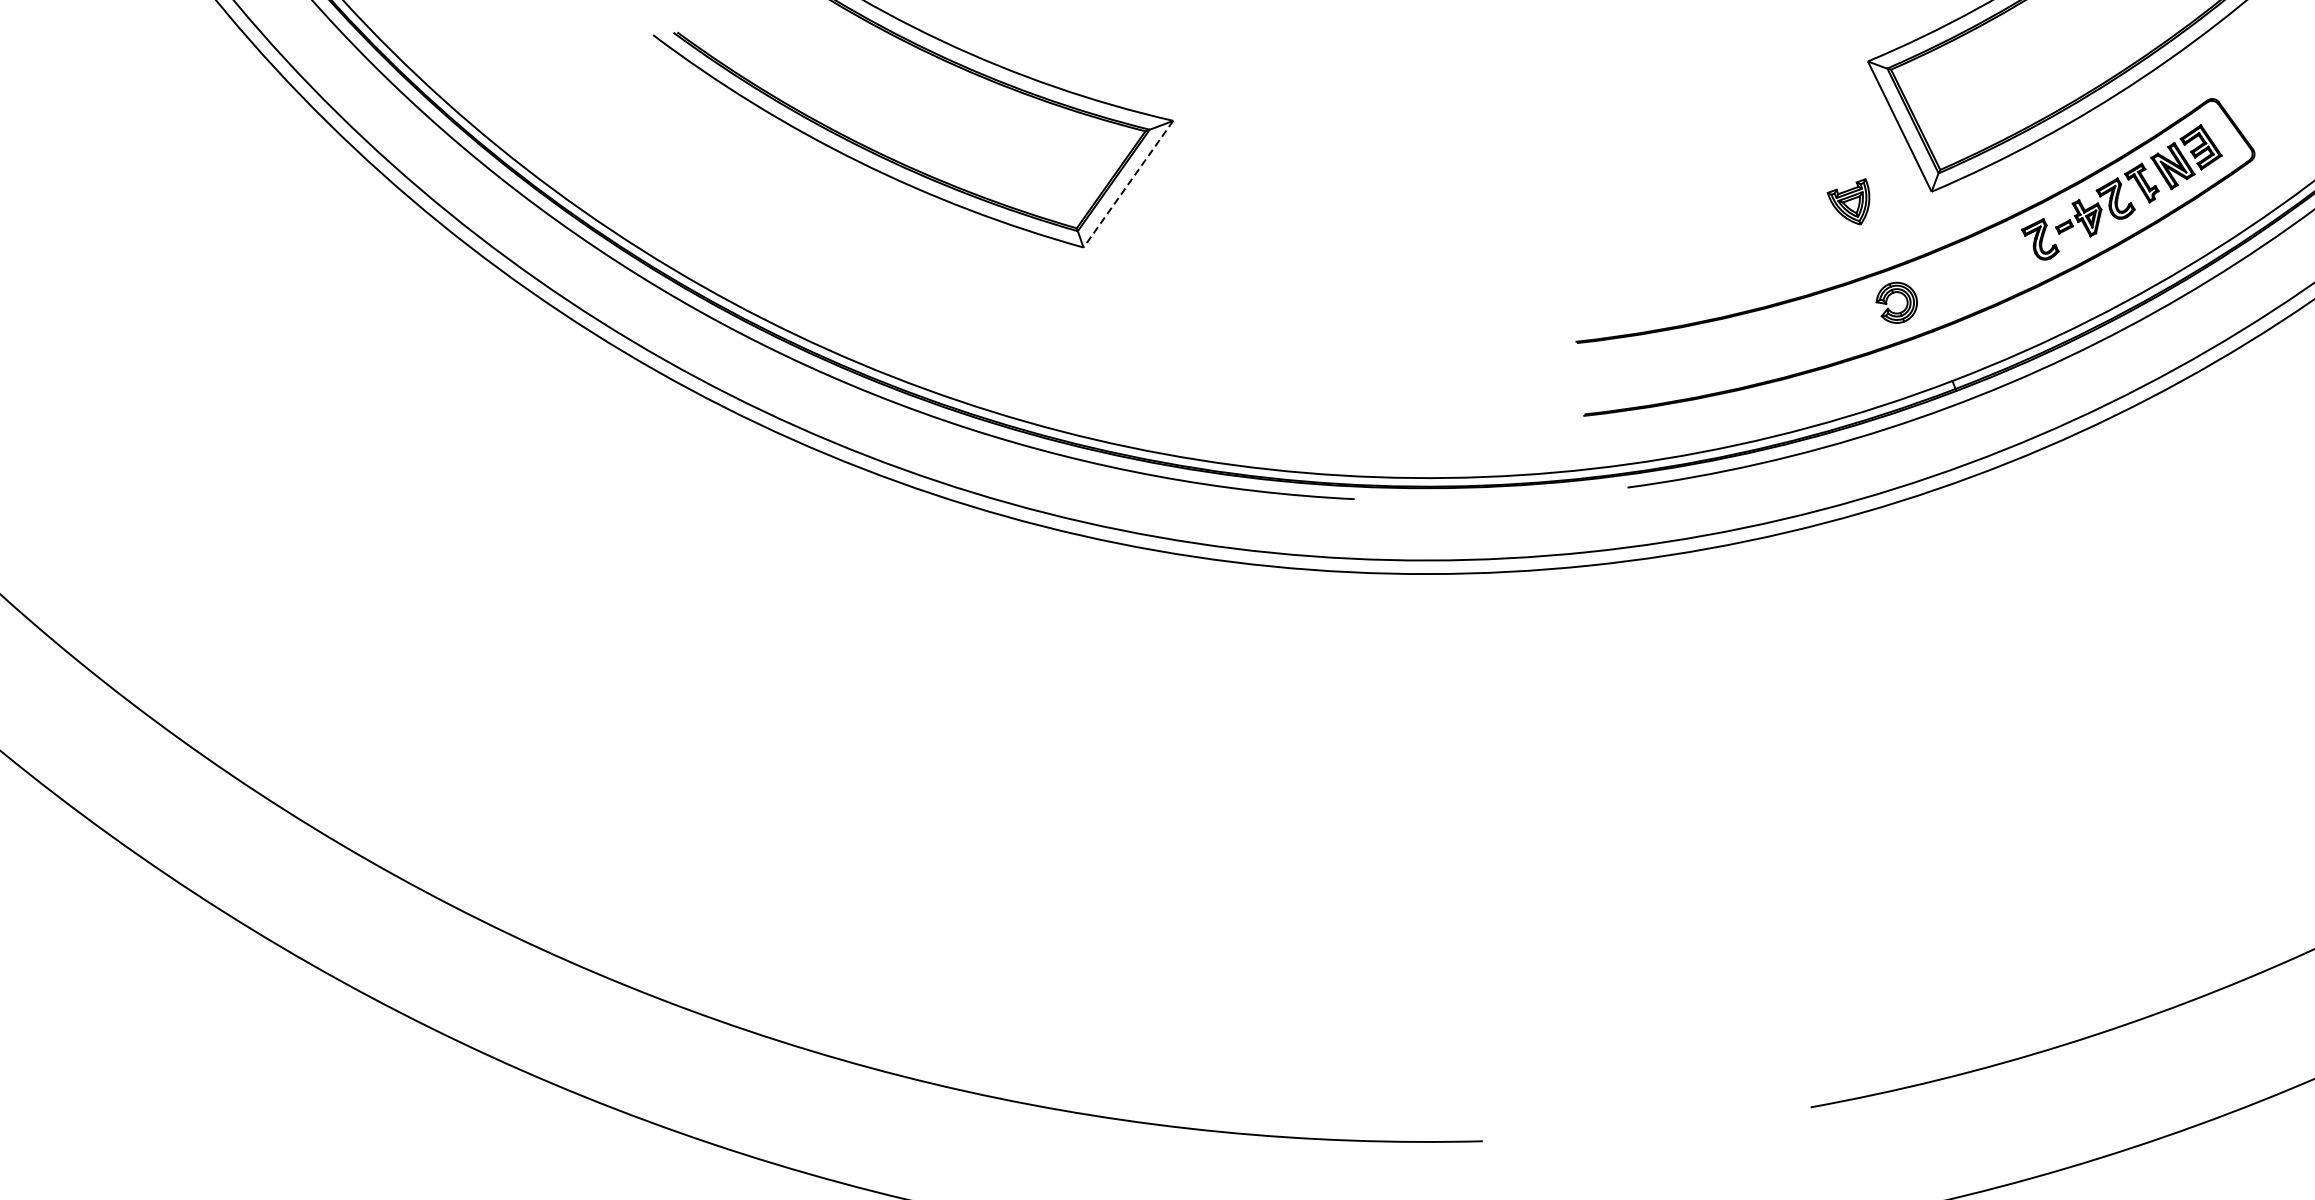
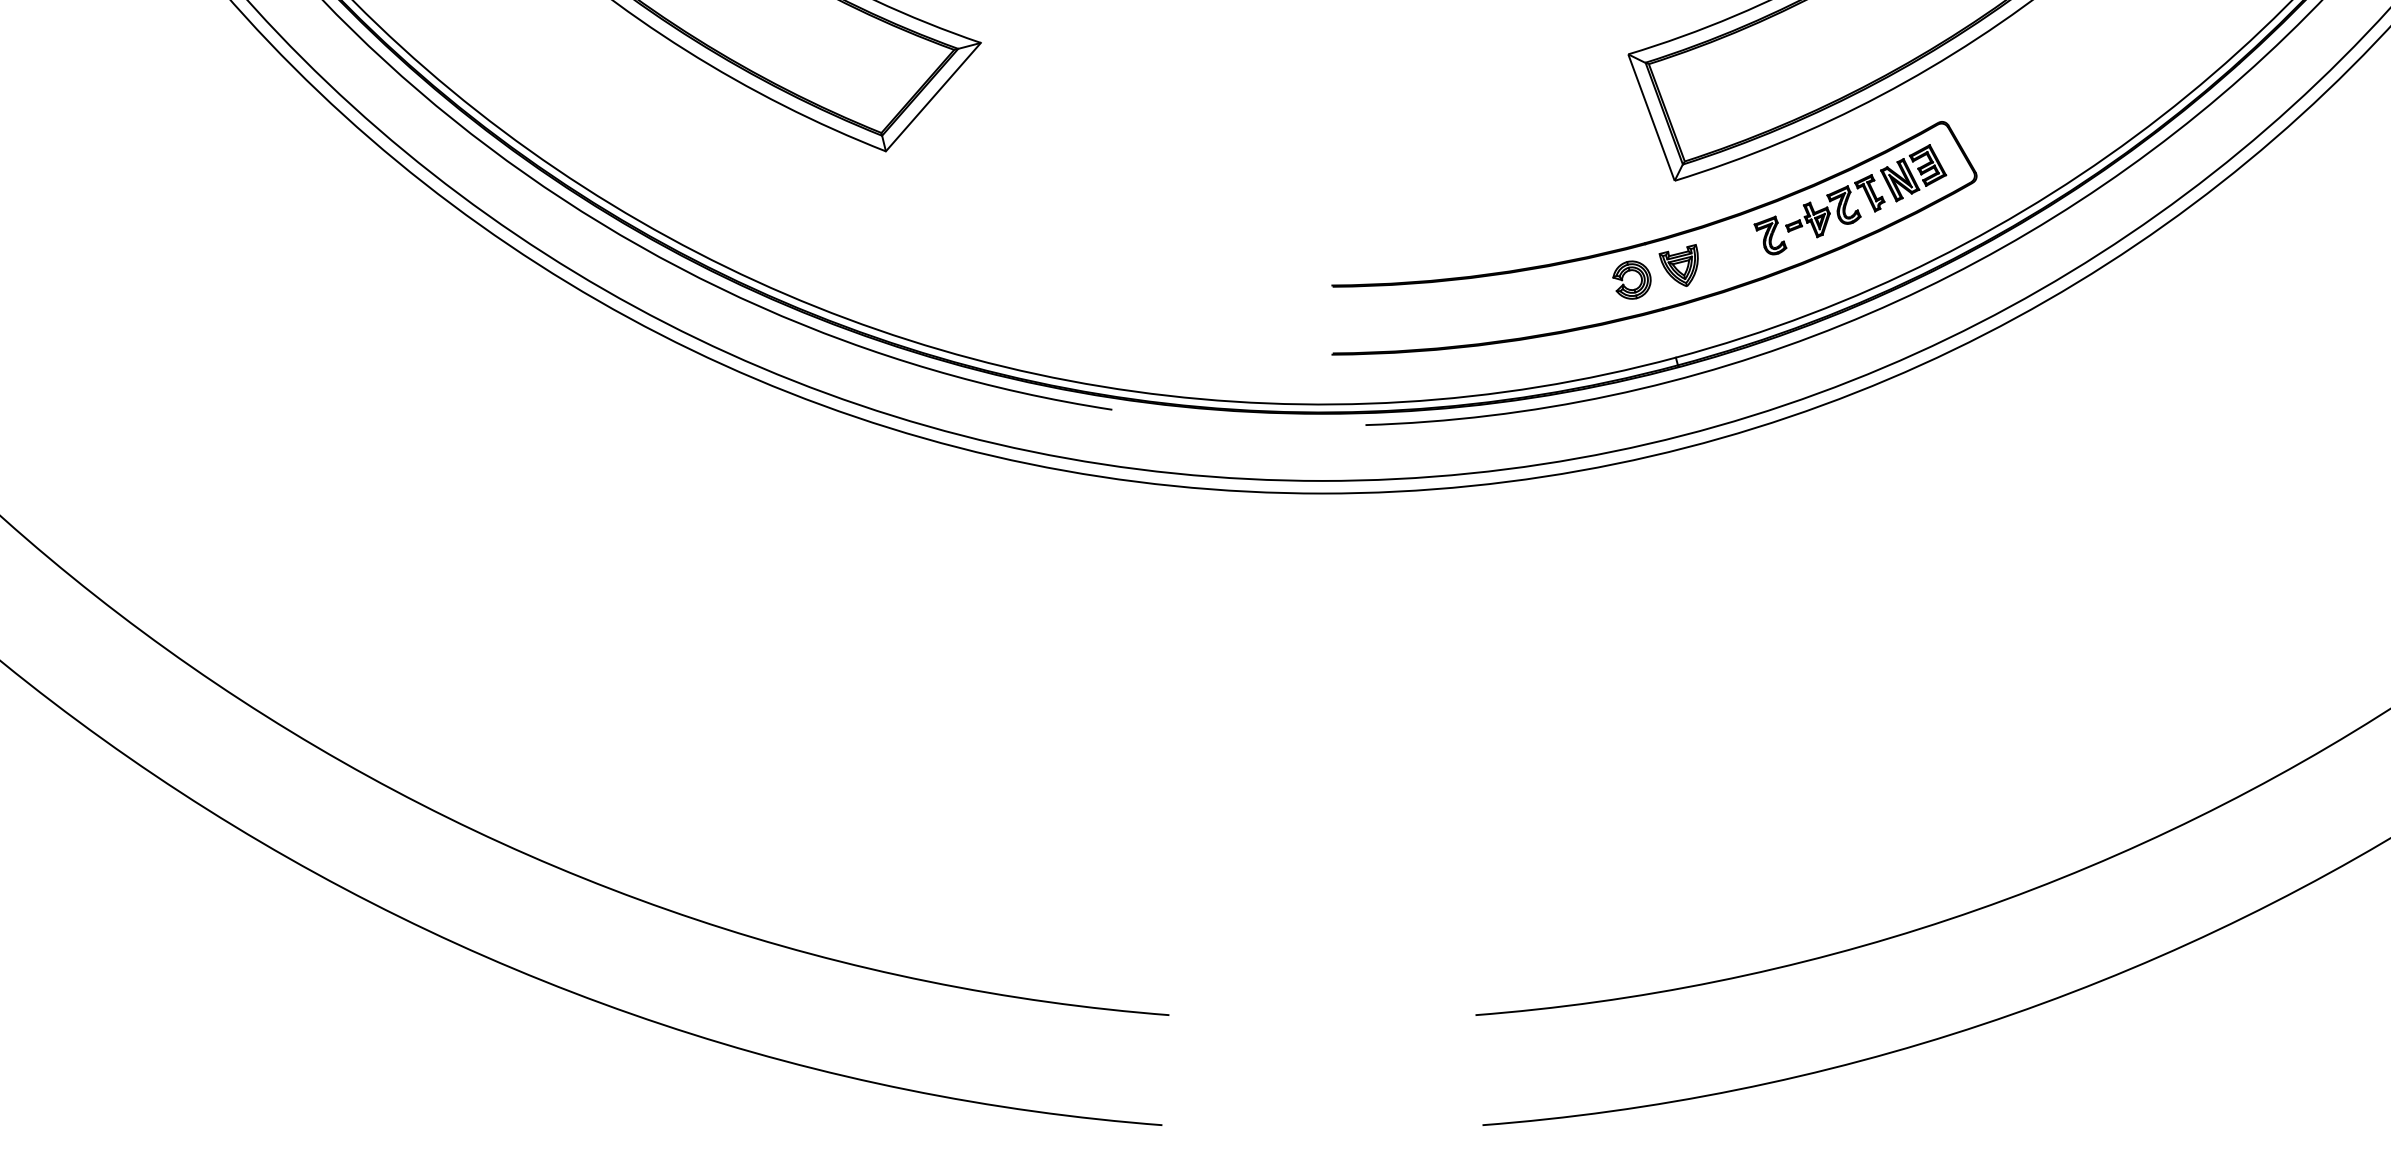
line: (1128, 184) -> (933, 97), dashed -> solid
part: (1849, 203) -> (1678, 265), moved

